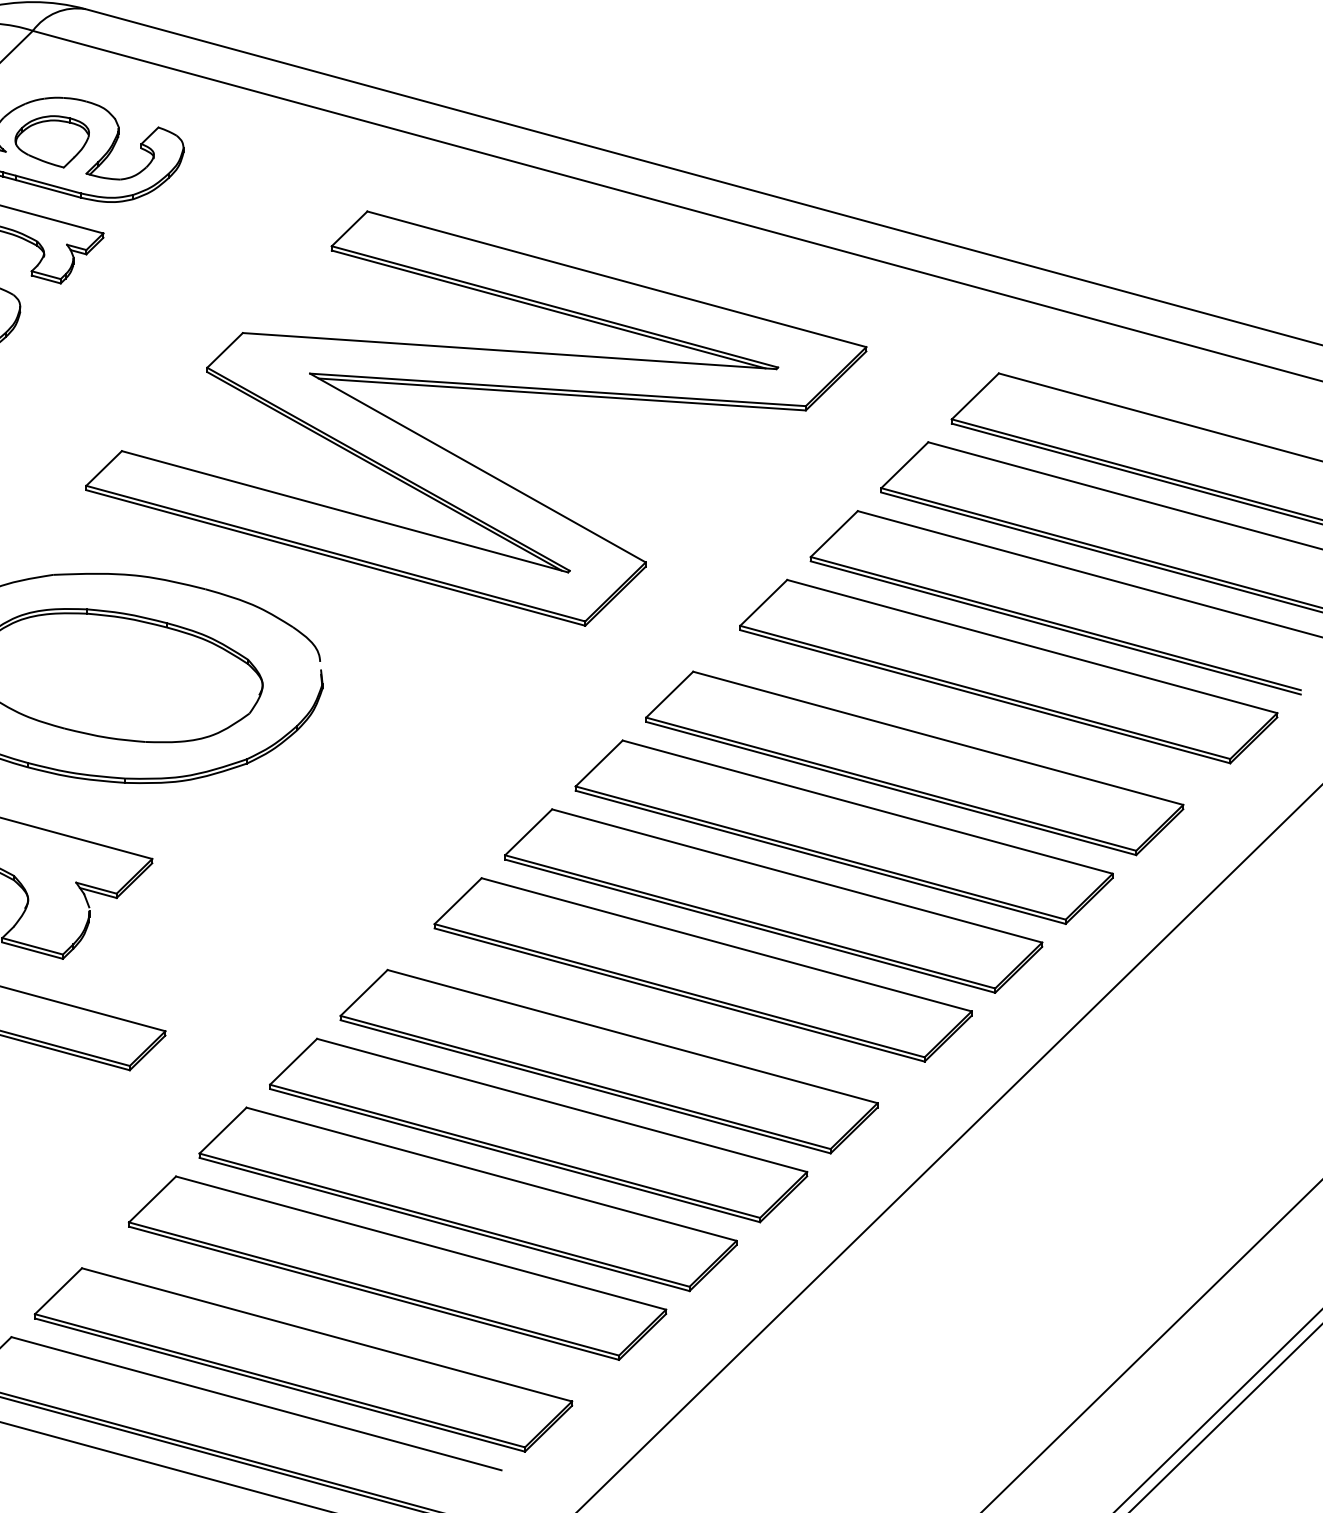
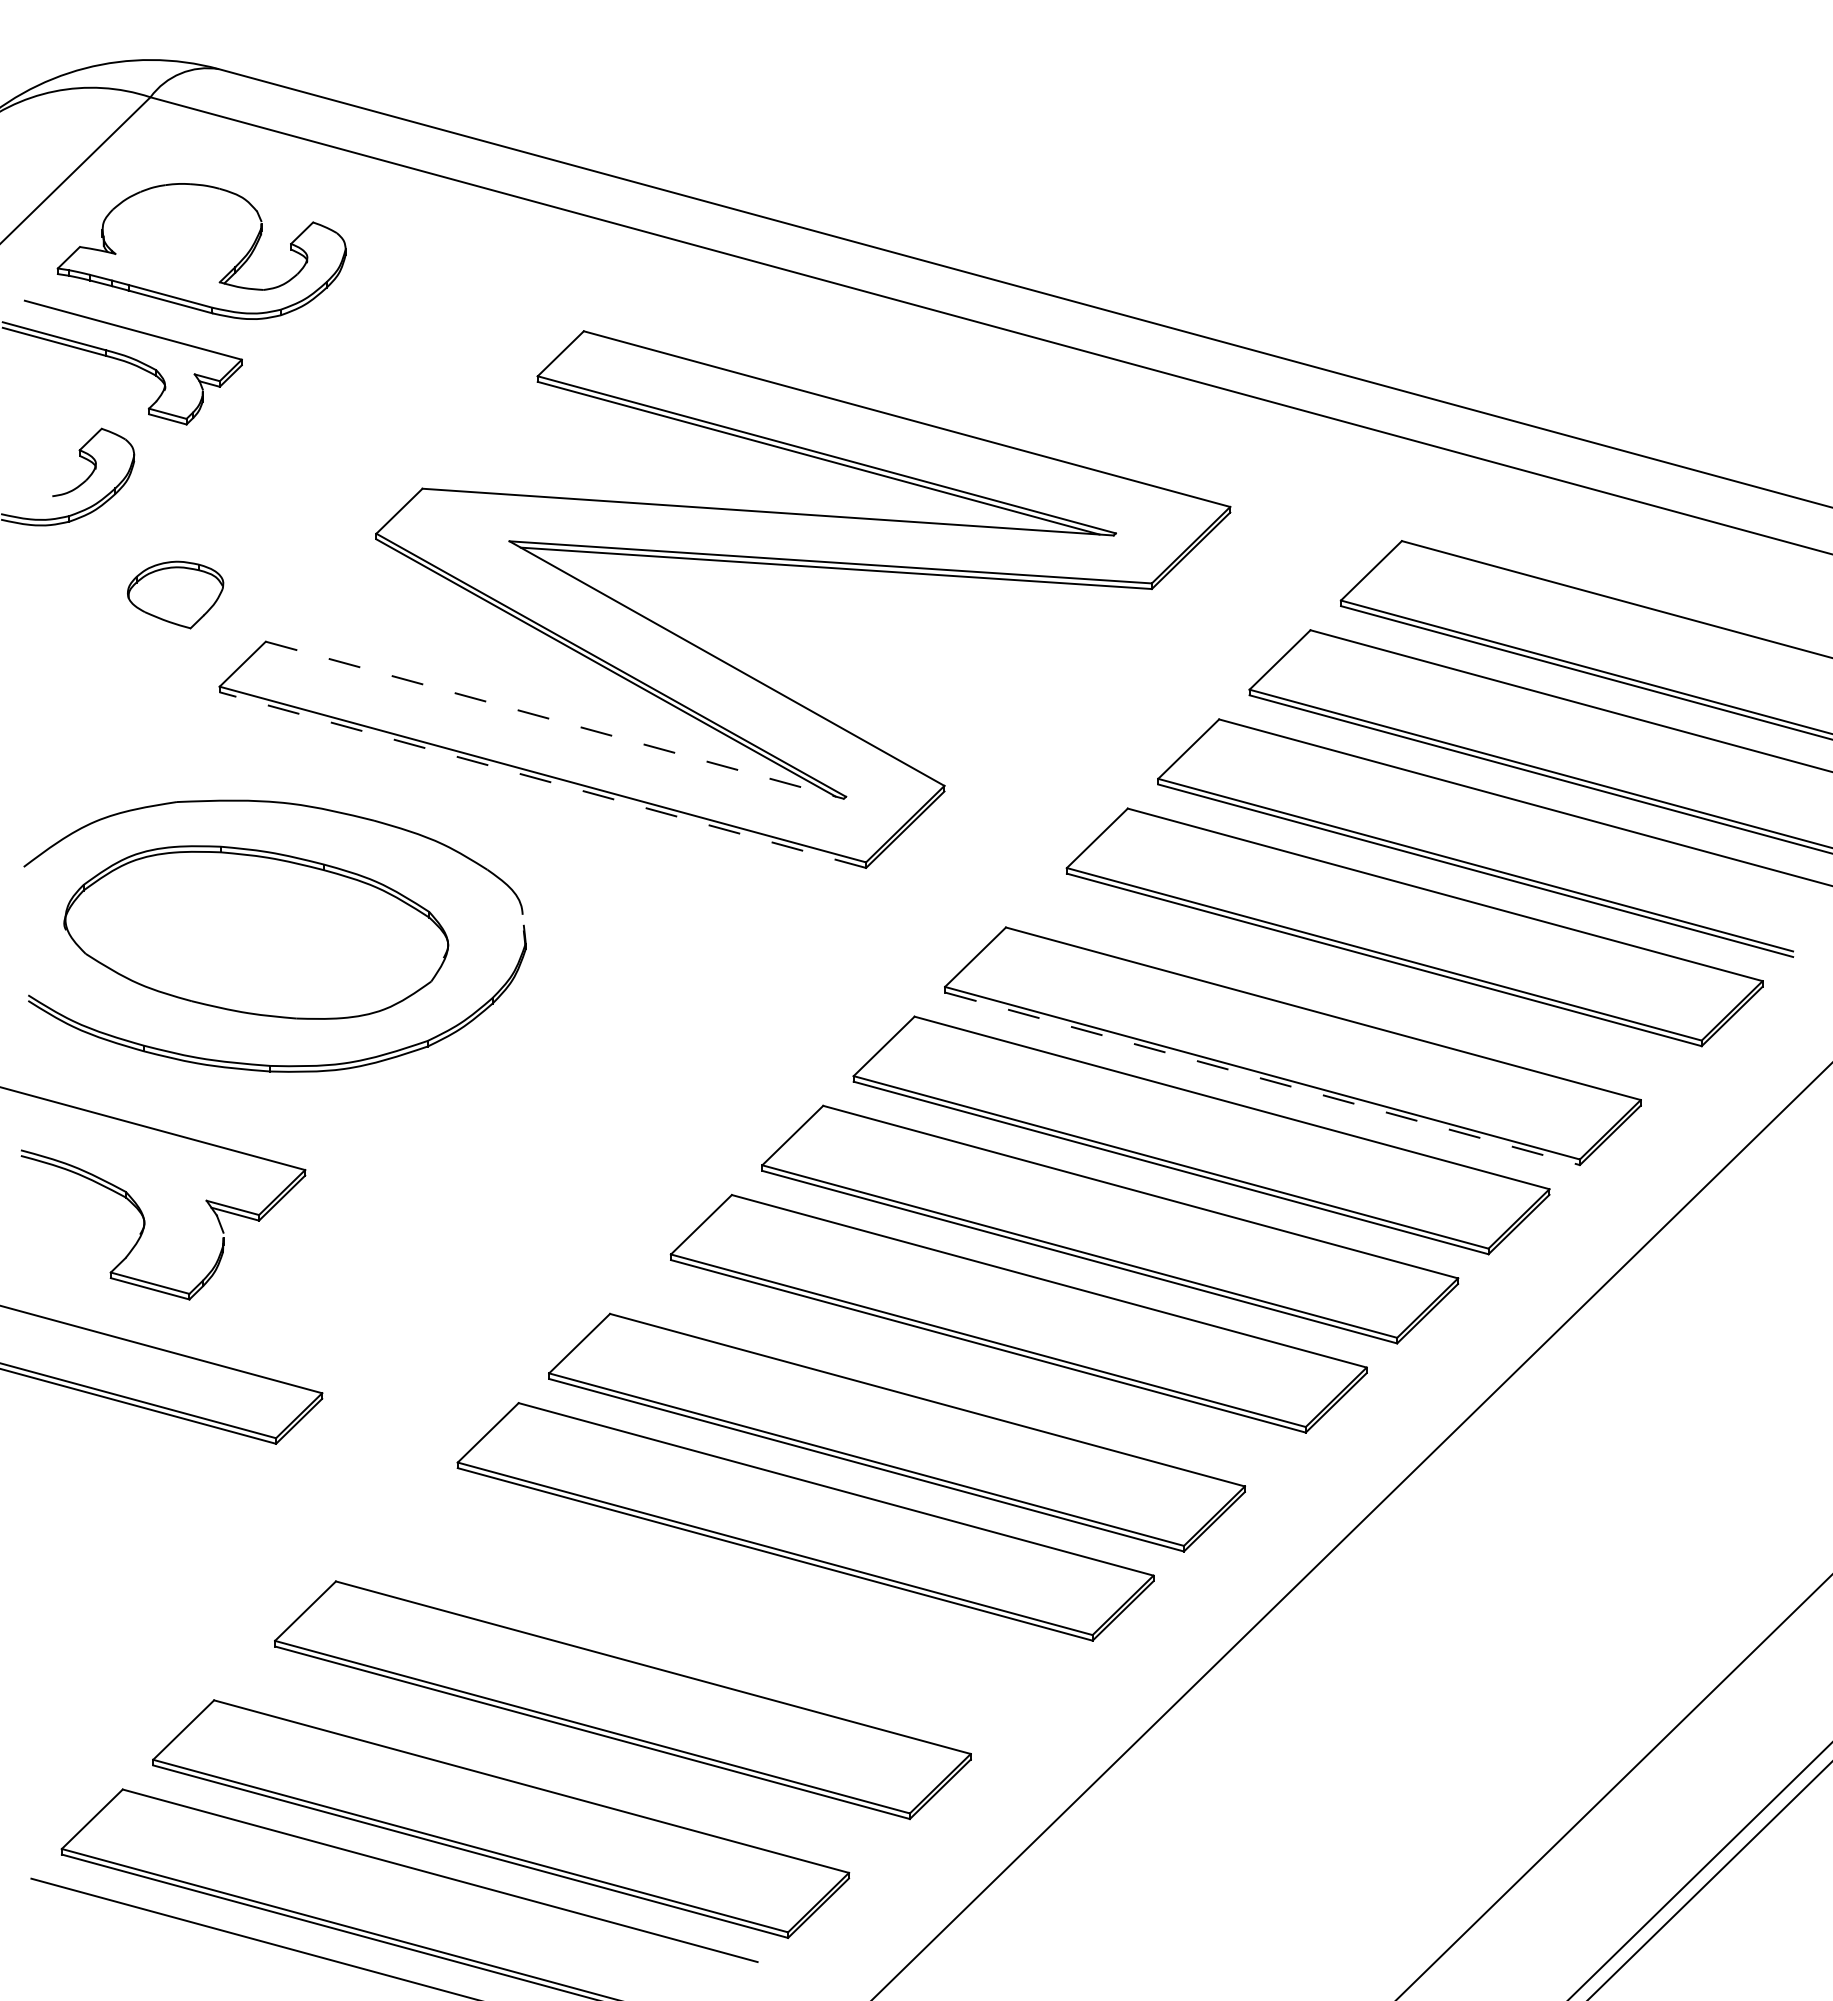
part: (52, 141) -> (175, 594), moved
line: (344, 511) -> (554, 720), solid -> dashed
line: (335, 558) -> (542, 780), solid -> dashed
line: (891, 788) -> (1262, 1078), solid -> dashed
part: (468, 1198) -> (714, 1610), removed

